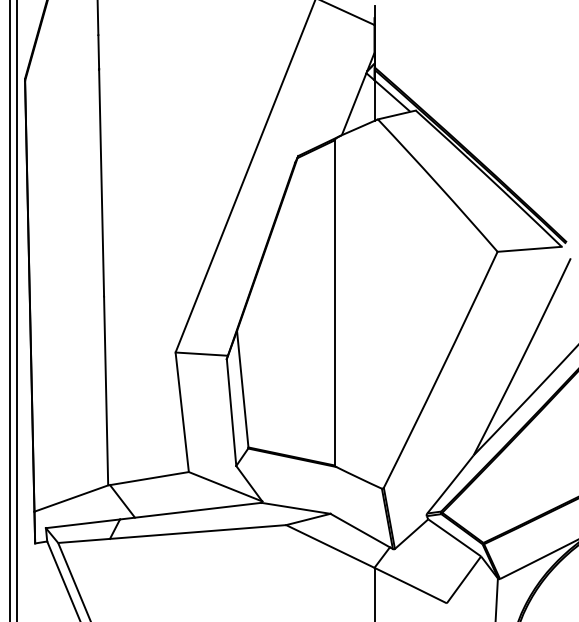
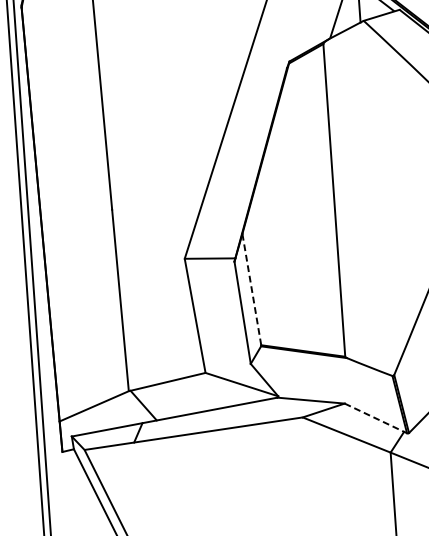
line: (242, 389) -> (251, 289), solid -> dashed
line: (360, 530) -> (374, 417), solid -> dashed

